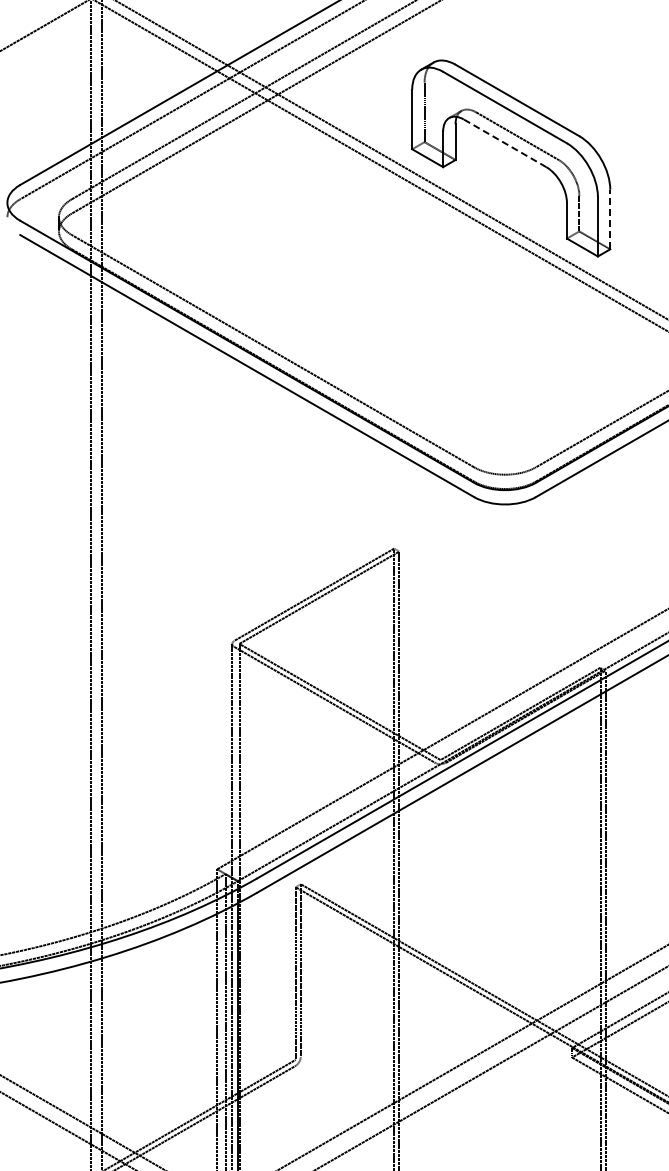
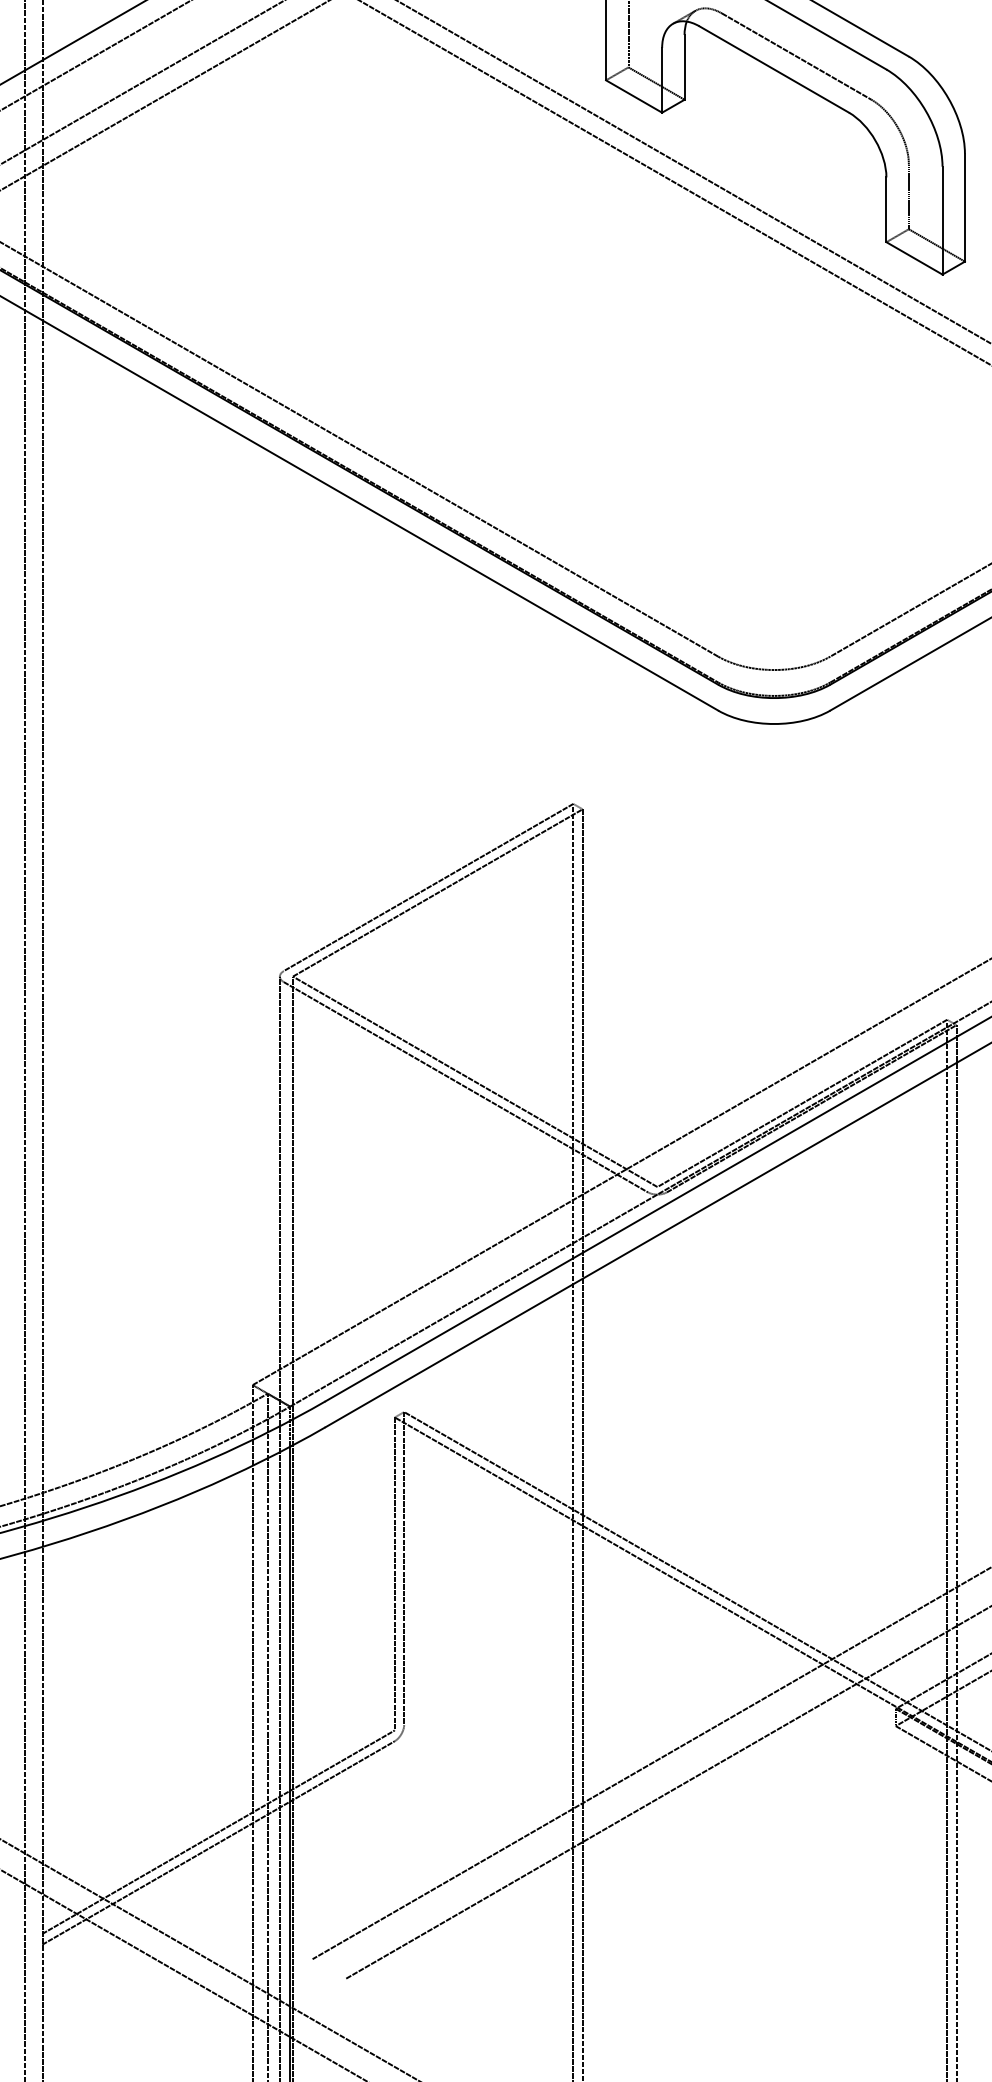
line: (505, 143) -> (775, 69), dashed -> solid
line: (610, 219) -> (965, 207), dashed -> solid

